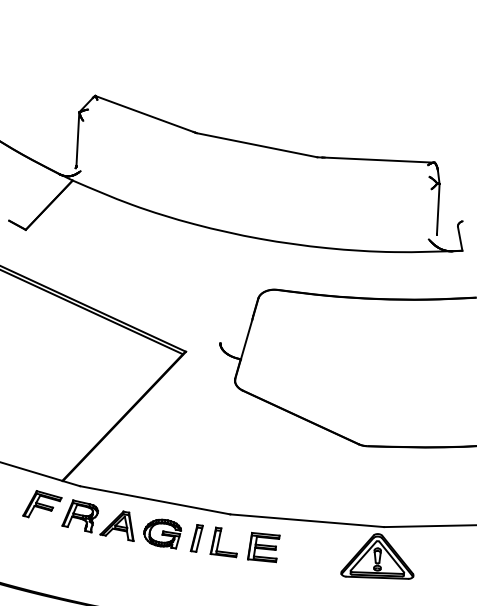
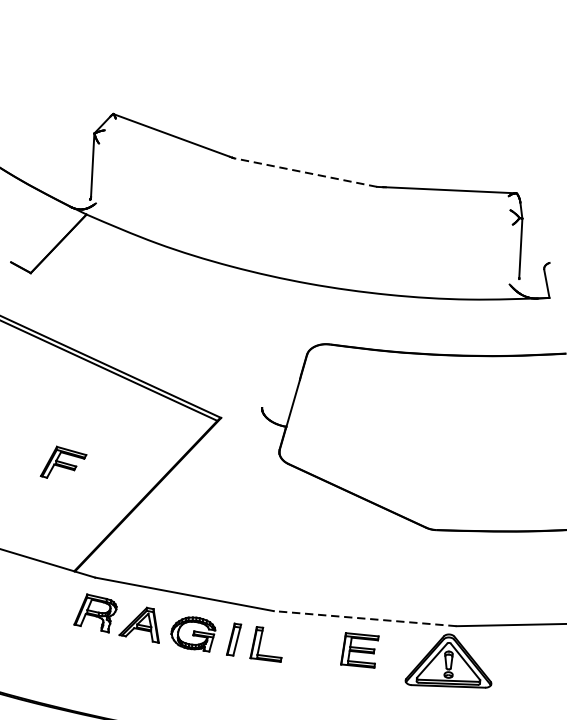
line: (256, 145) -> (304, 172), solid -> dashed
part: (42, 504) -> (63, 462), moved
line: (306, 520) -> (364, 618), solid -> dashed
part: (263, 547) -> (359, 650), moved

